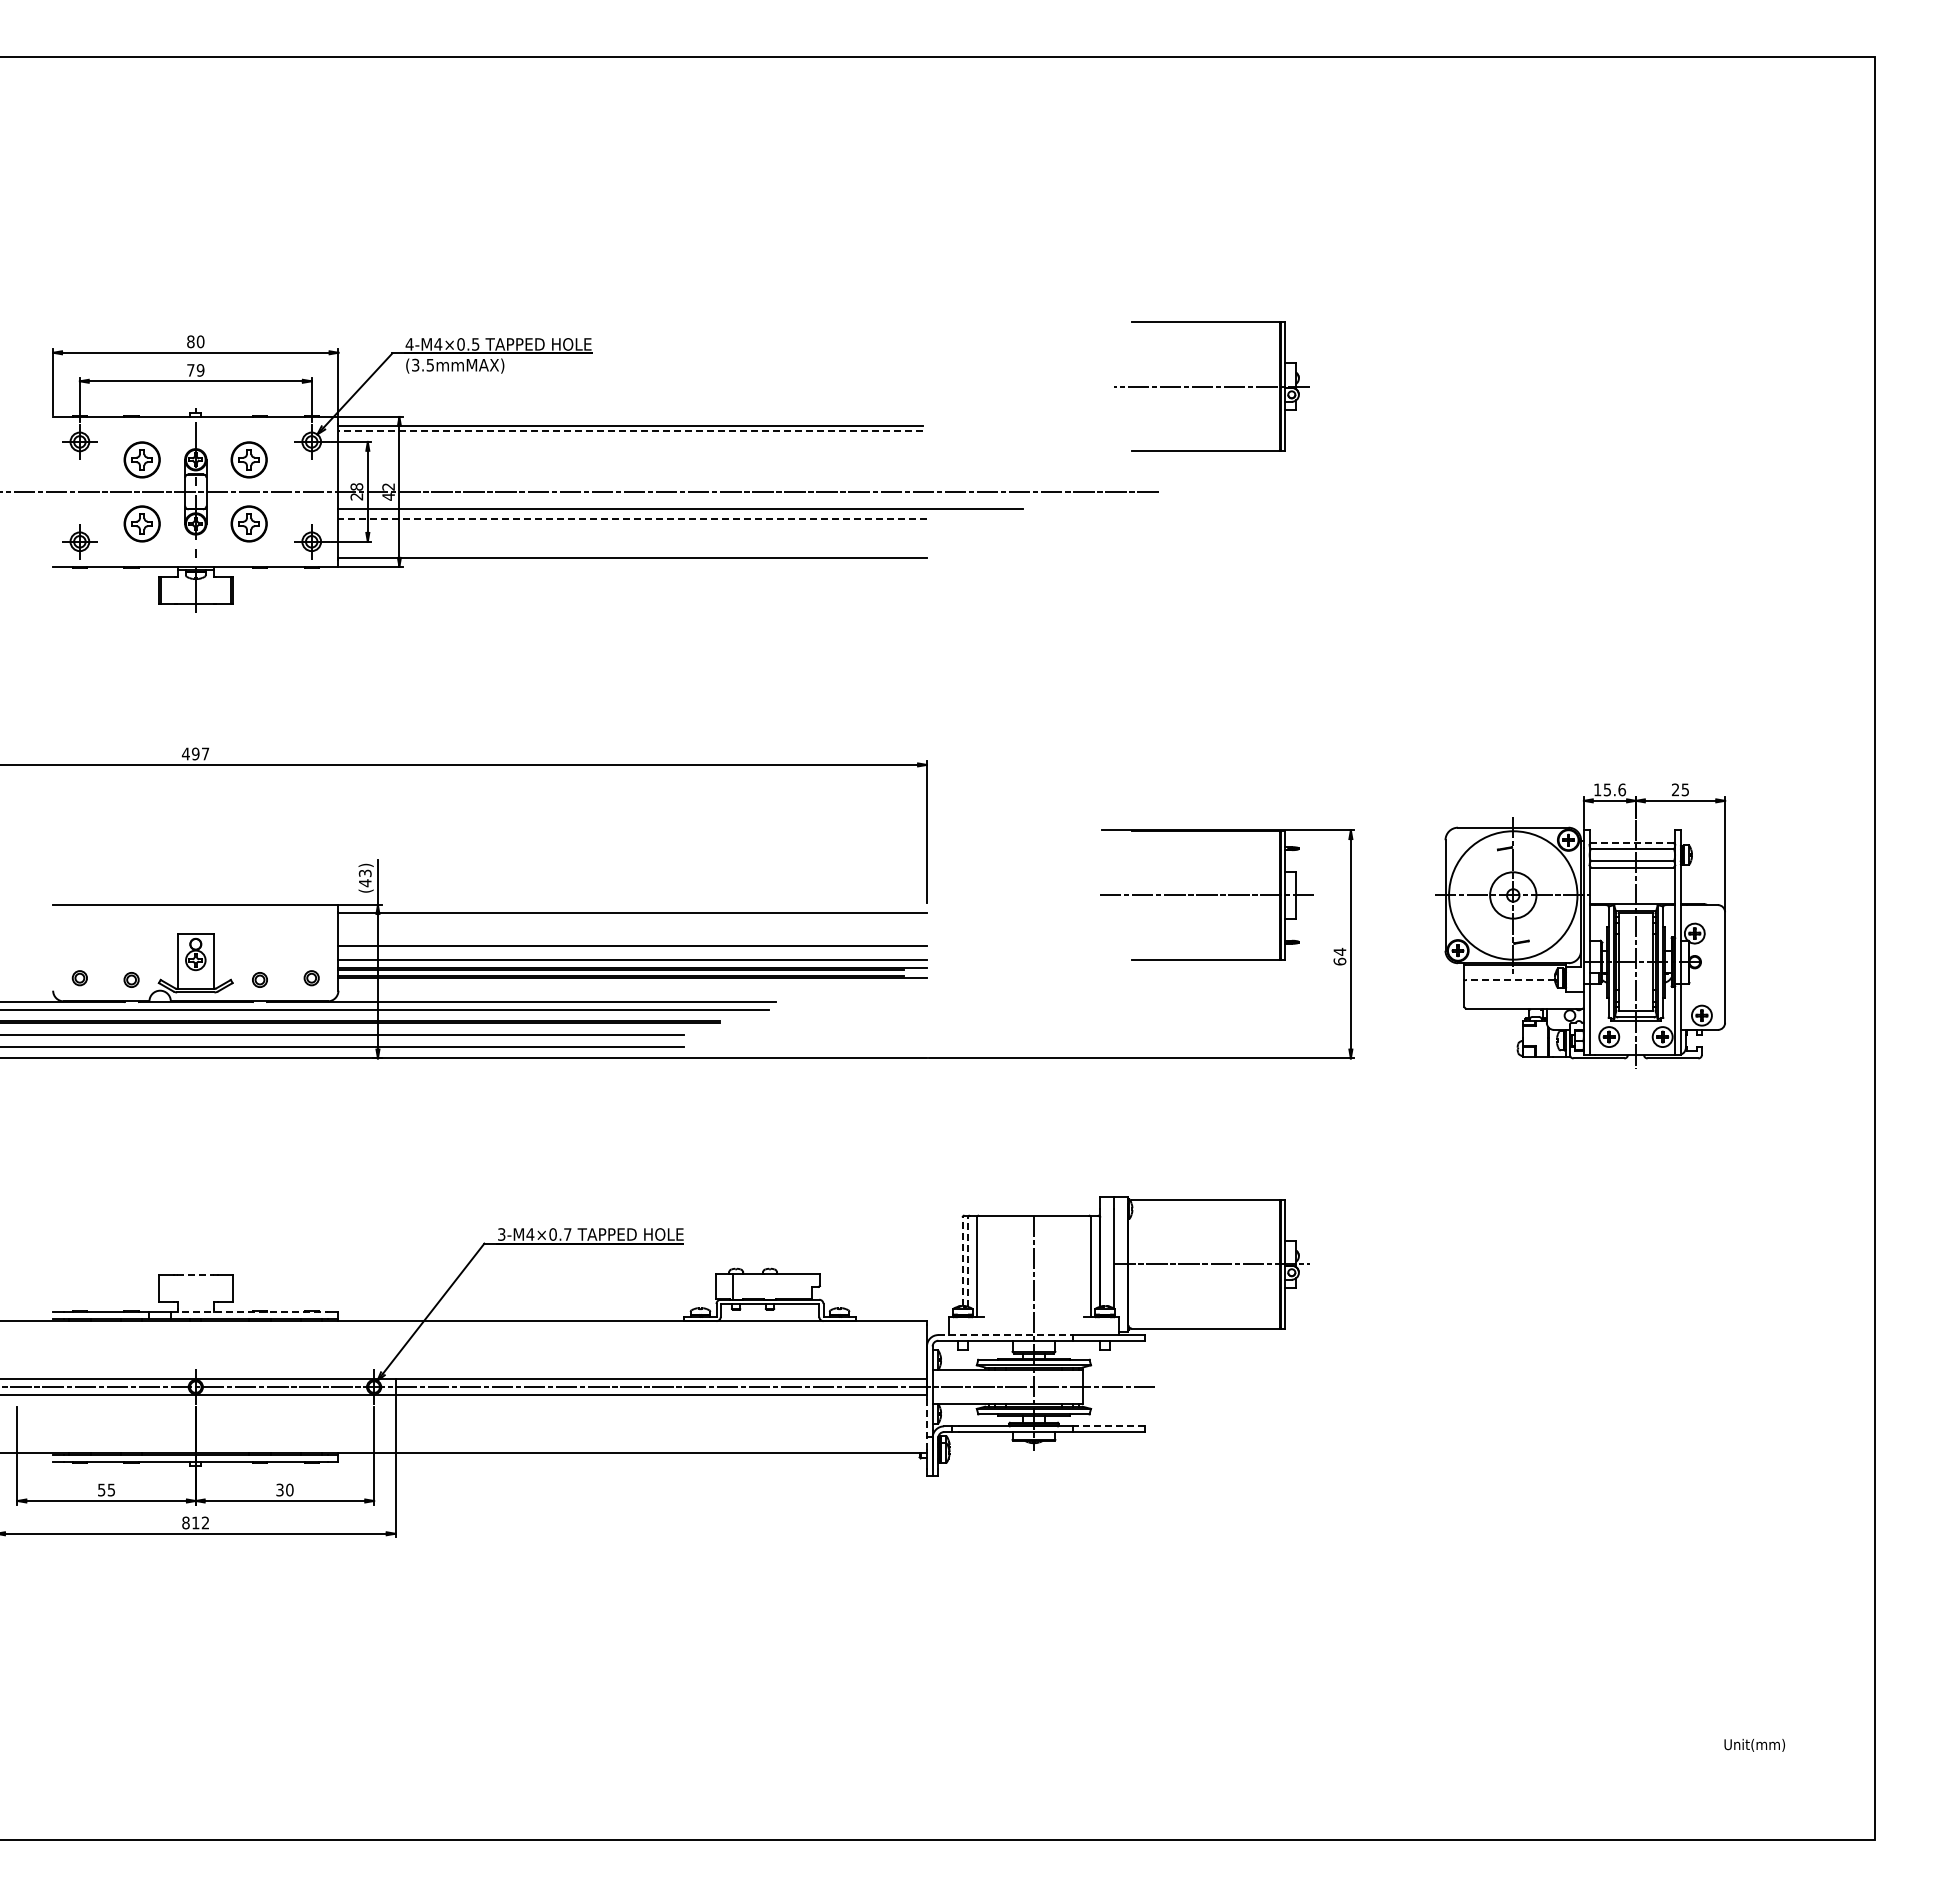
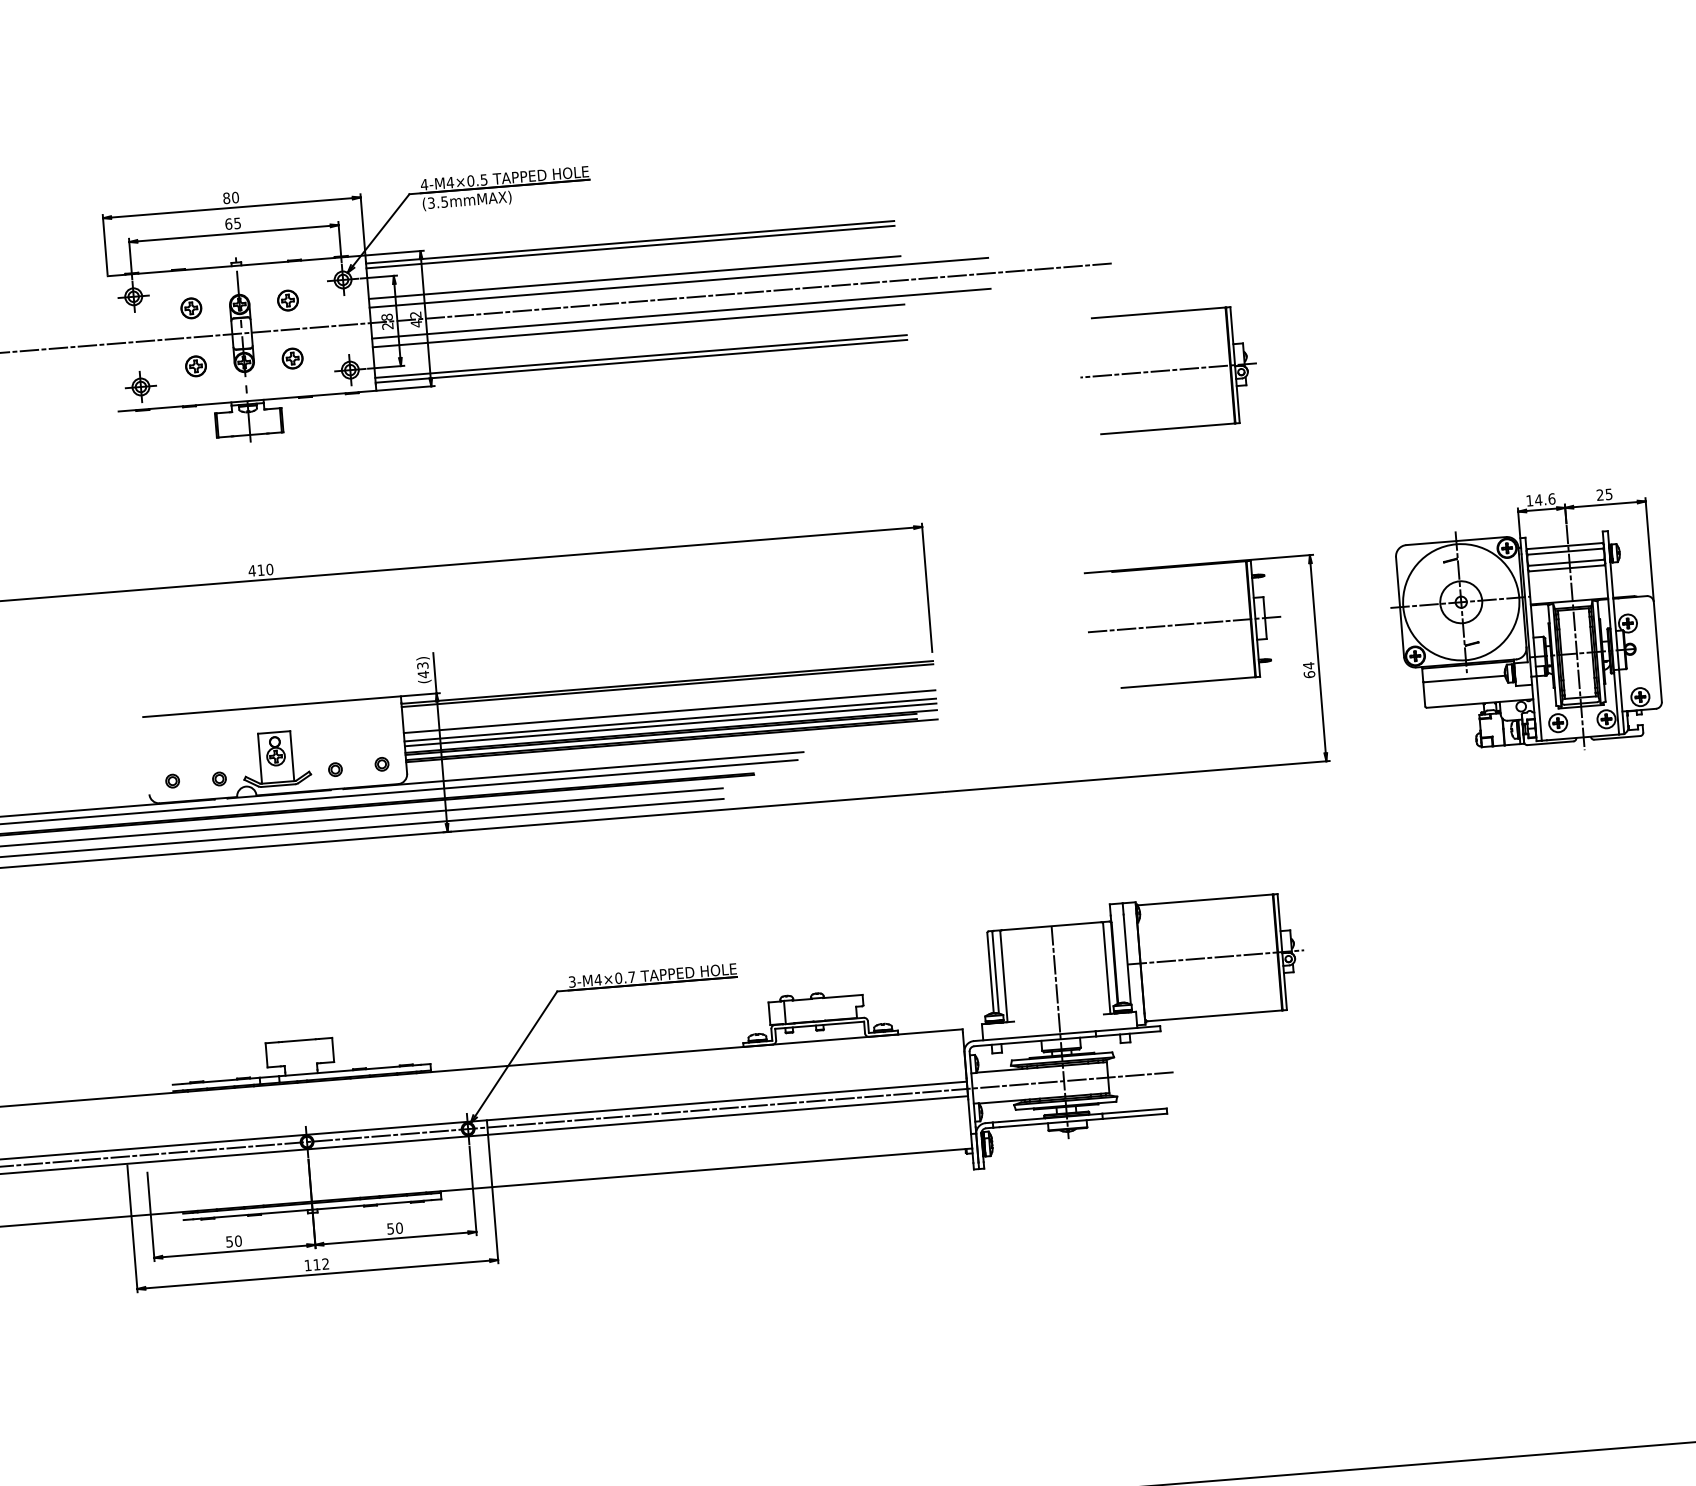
text: (195, 370) -> (232, 223), 79 -> 65
part: (1211, 386) -> (1168, 370), moved
line: (630, 431) -> (630, 247), dashed -> solid
part: (142, 459) -> (191, 308), size x0.62
part: (249, 459) -> (288, 300), size x0.62
line: (632, 465) -> (634, 277), added
line: (680, 474) -> (678, 282), added
line: (632, 518) -> (638, 325), dashed -> solid
part: (142, 523) -> (196, 365), size x0.62
part: (249, 523) -> (292, 358), size x0.62
line: (632, 552) -> (640, 356), added
text: (200, 753) -> (265, 569), 497 -> 410
text: (1607, 789) -> (1538, 499), 15.6 -> 14.6
line: (1632, 842) -> (1565, 545), dashed -> solid
line: (632, 916) -> (667, 685), added
line: (632, 955) -> (670, 720), added
line: (1510, 980) -> (1464, 679), dashed -> solid
line: (962, 1261) -> (990, 972), dashed -> solid
line: (968, 1262) -> (995, 973), dashed -> solid
line: (195, 1274) -> (298, 1040), dashed -> solid
line: (249, 1312) -> (350, 1070), dashed -> solid
line: (1006, 1335) -> (1035, 1036), dashed -> solid
line: (926, 1423) -> (969, 1121), dashed -> solid
line: (1108, 1426) -> (1134, 1111), dashed -> solid
text: (111, 1489) -> (238, 1240), 55 -> 50
text: (279, 1489) -> (390, 1228), 30 -> 50
text: (185, 1522) -> (307, 1265), 812 -> 112

